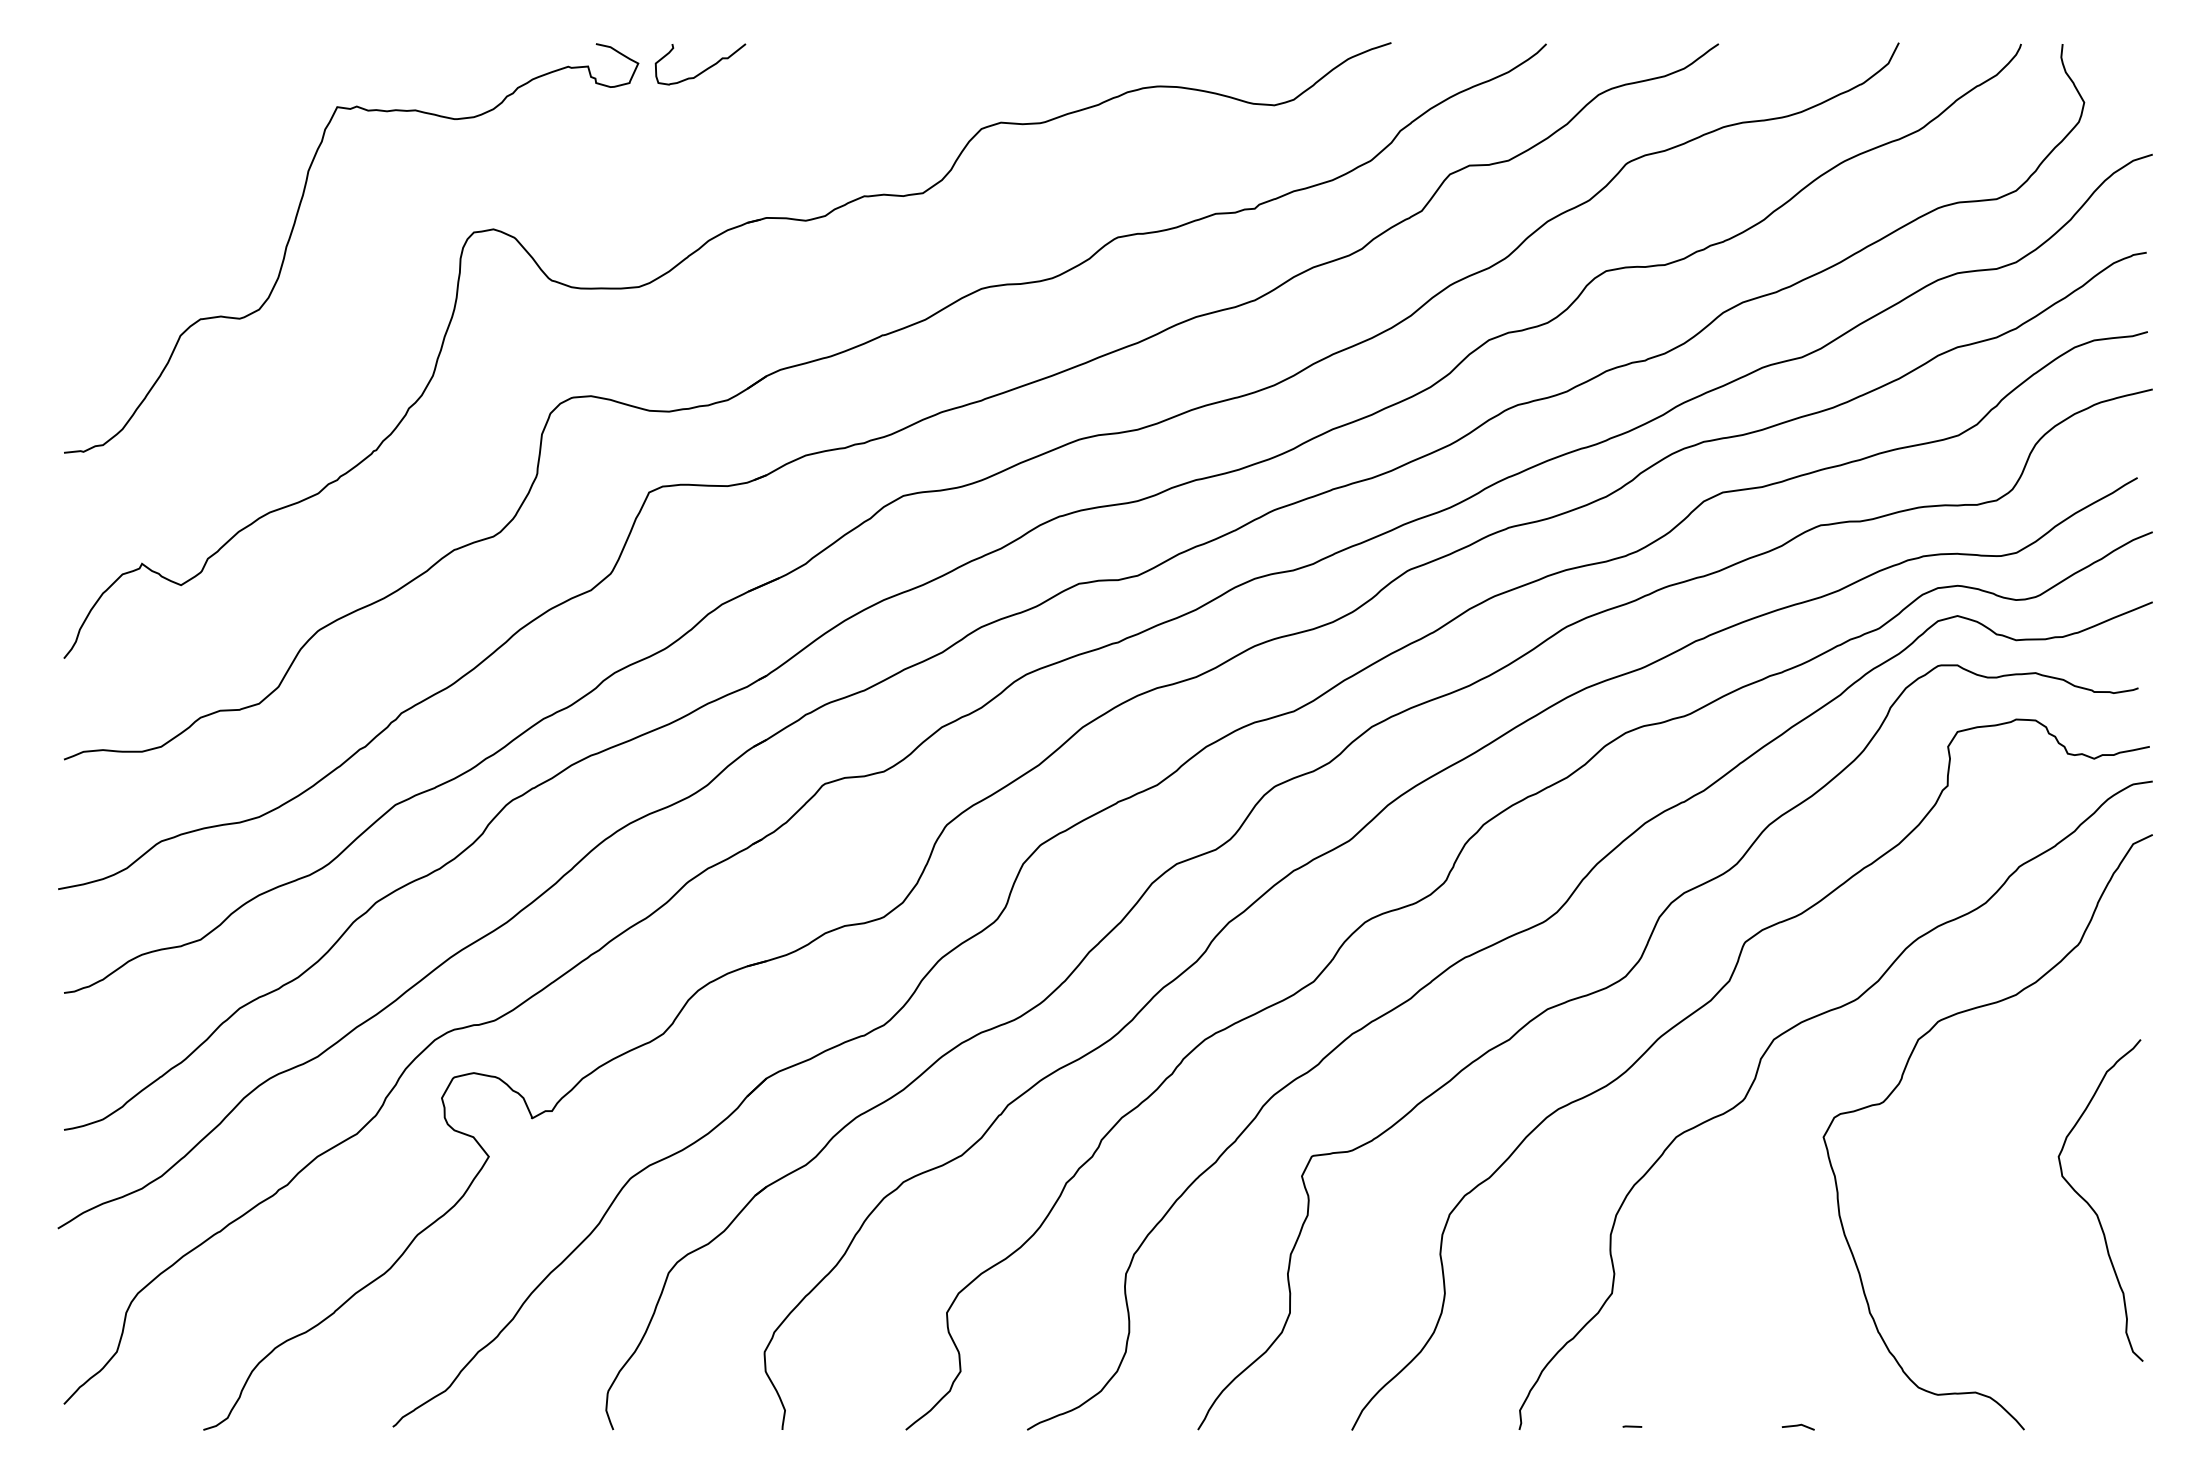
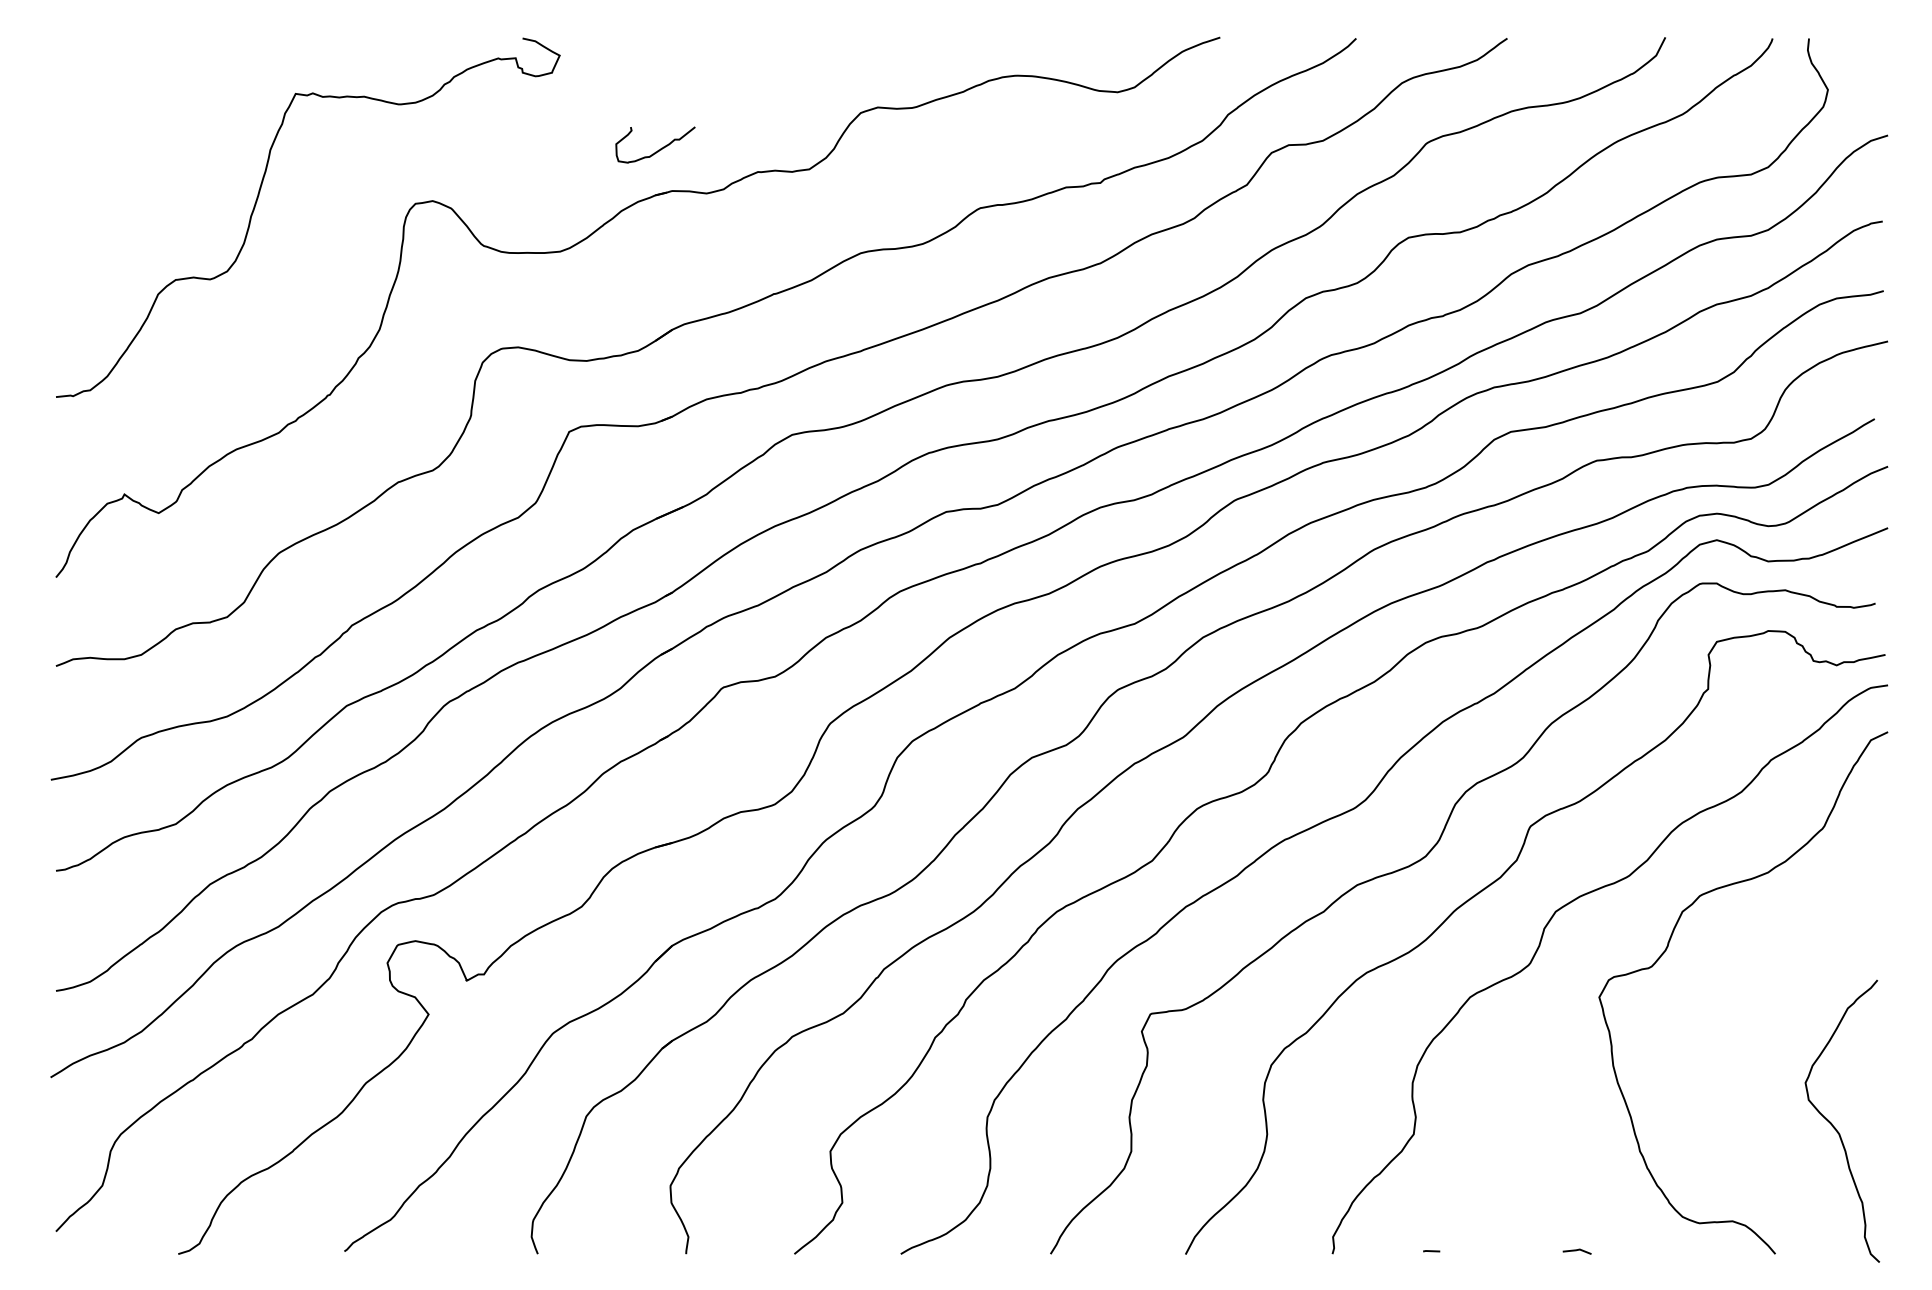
curve: (704, 69) -> (659, 149), moved
curve: (2092, 1207) -> (1835, 1127), moved

